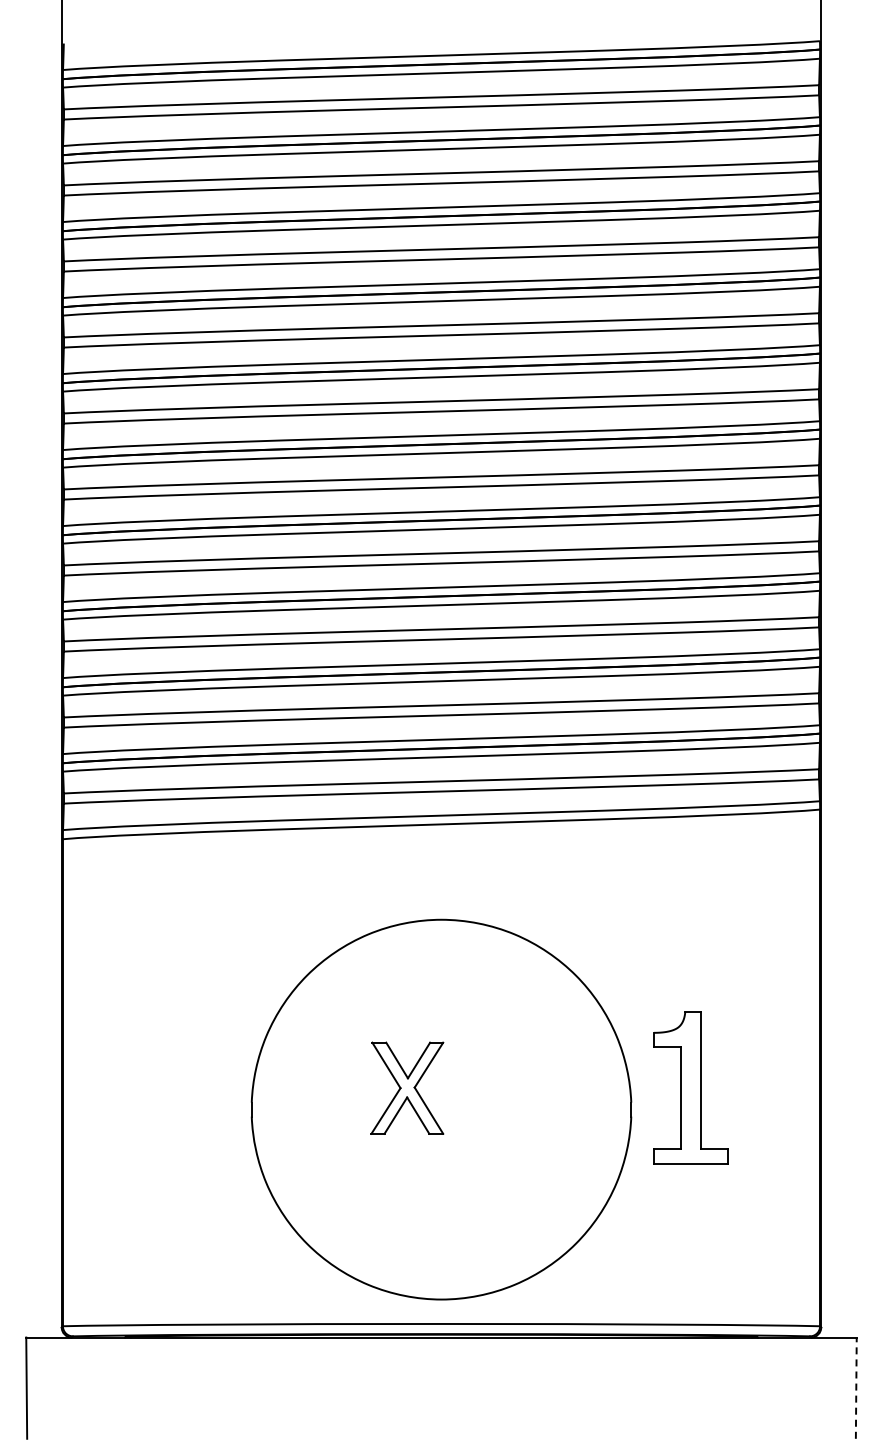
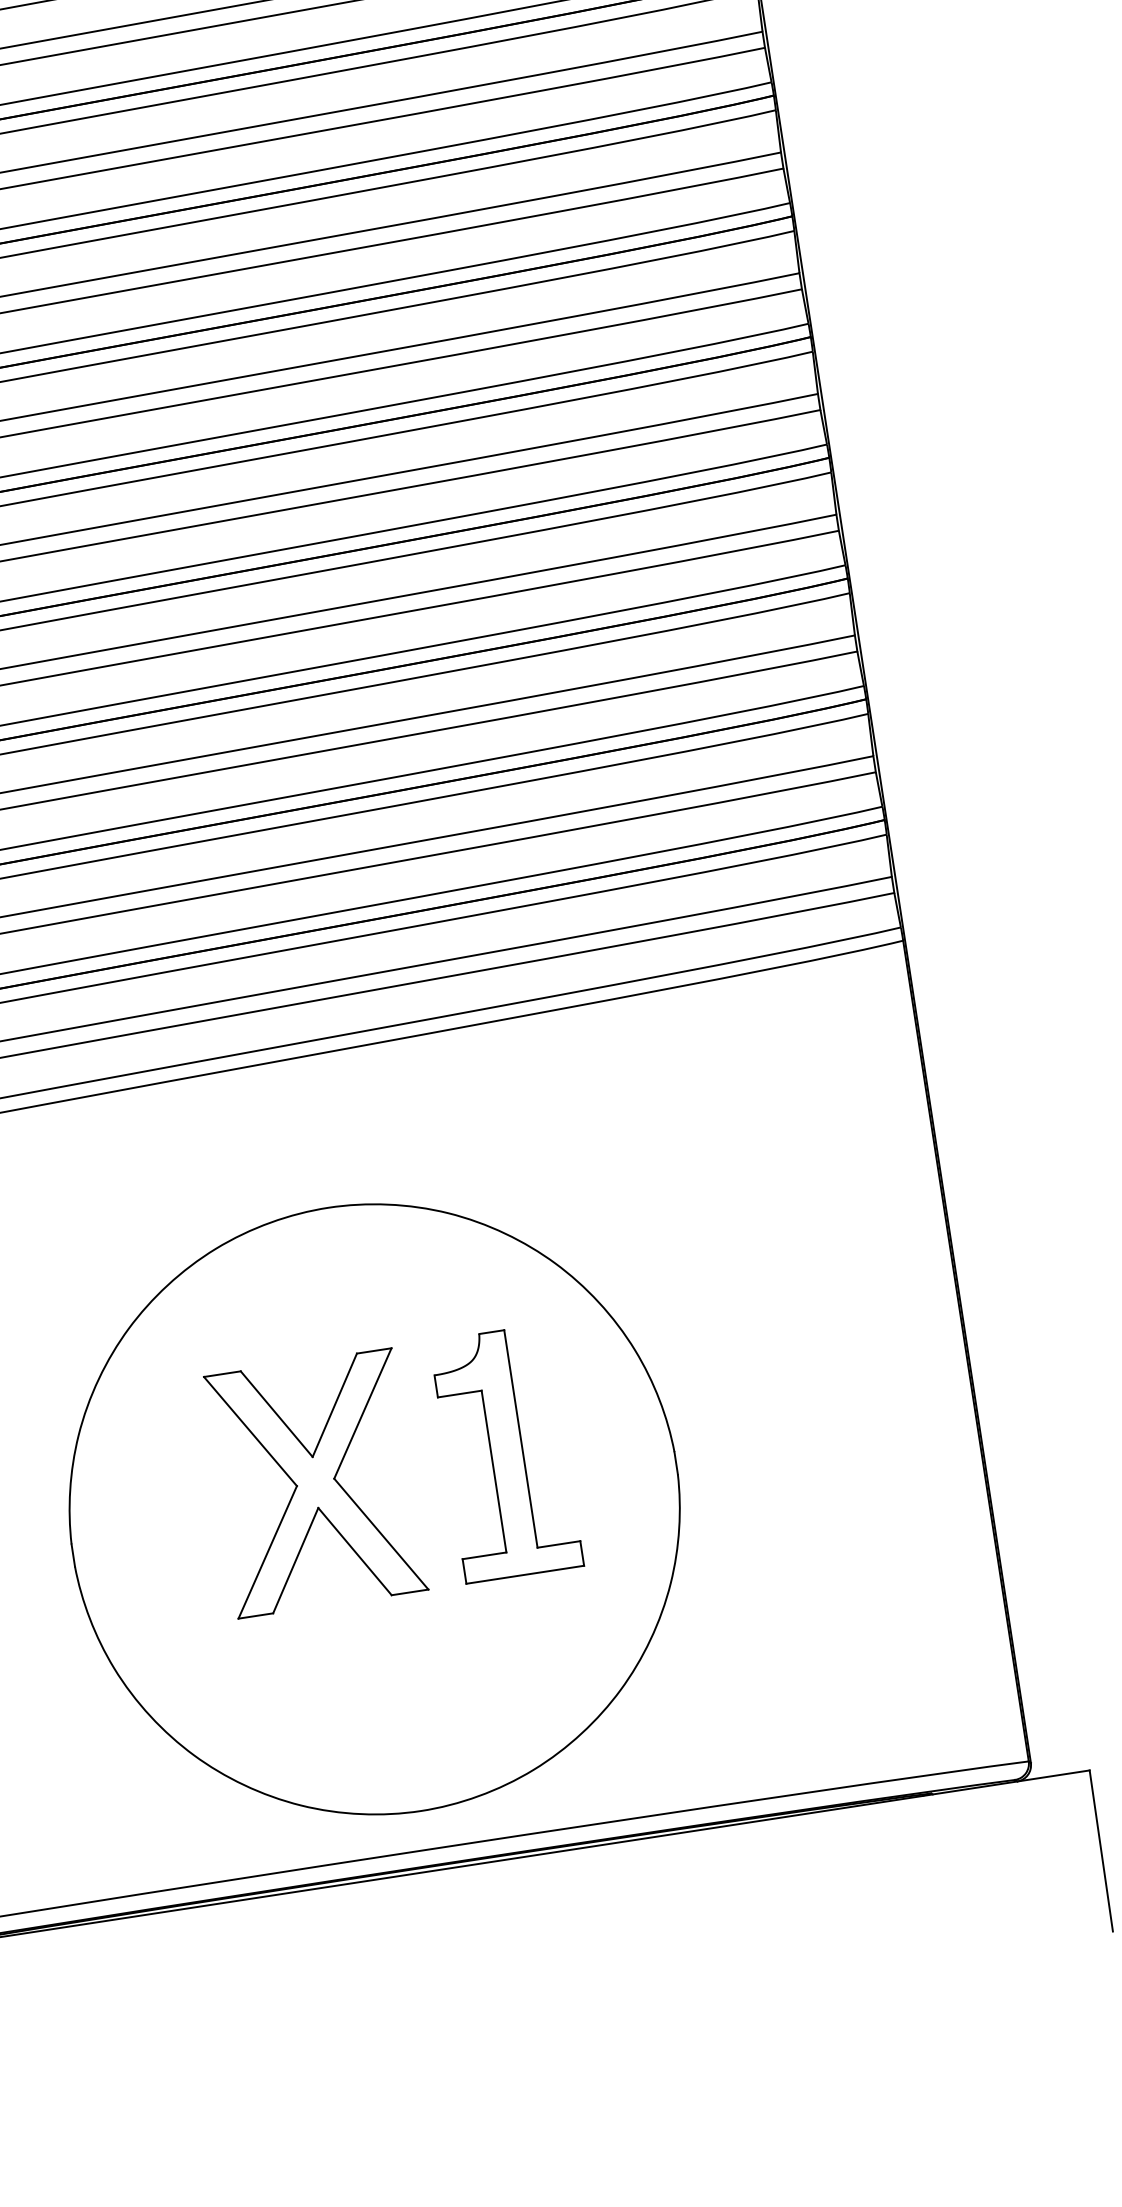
part: (690, 1087) -> (505, 1453), moved
part: (407, 1088) -> (315, 1484), size x1.67
line: (856, 1388) -> (1101, 1851), dashed -> solid

